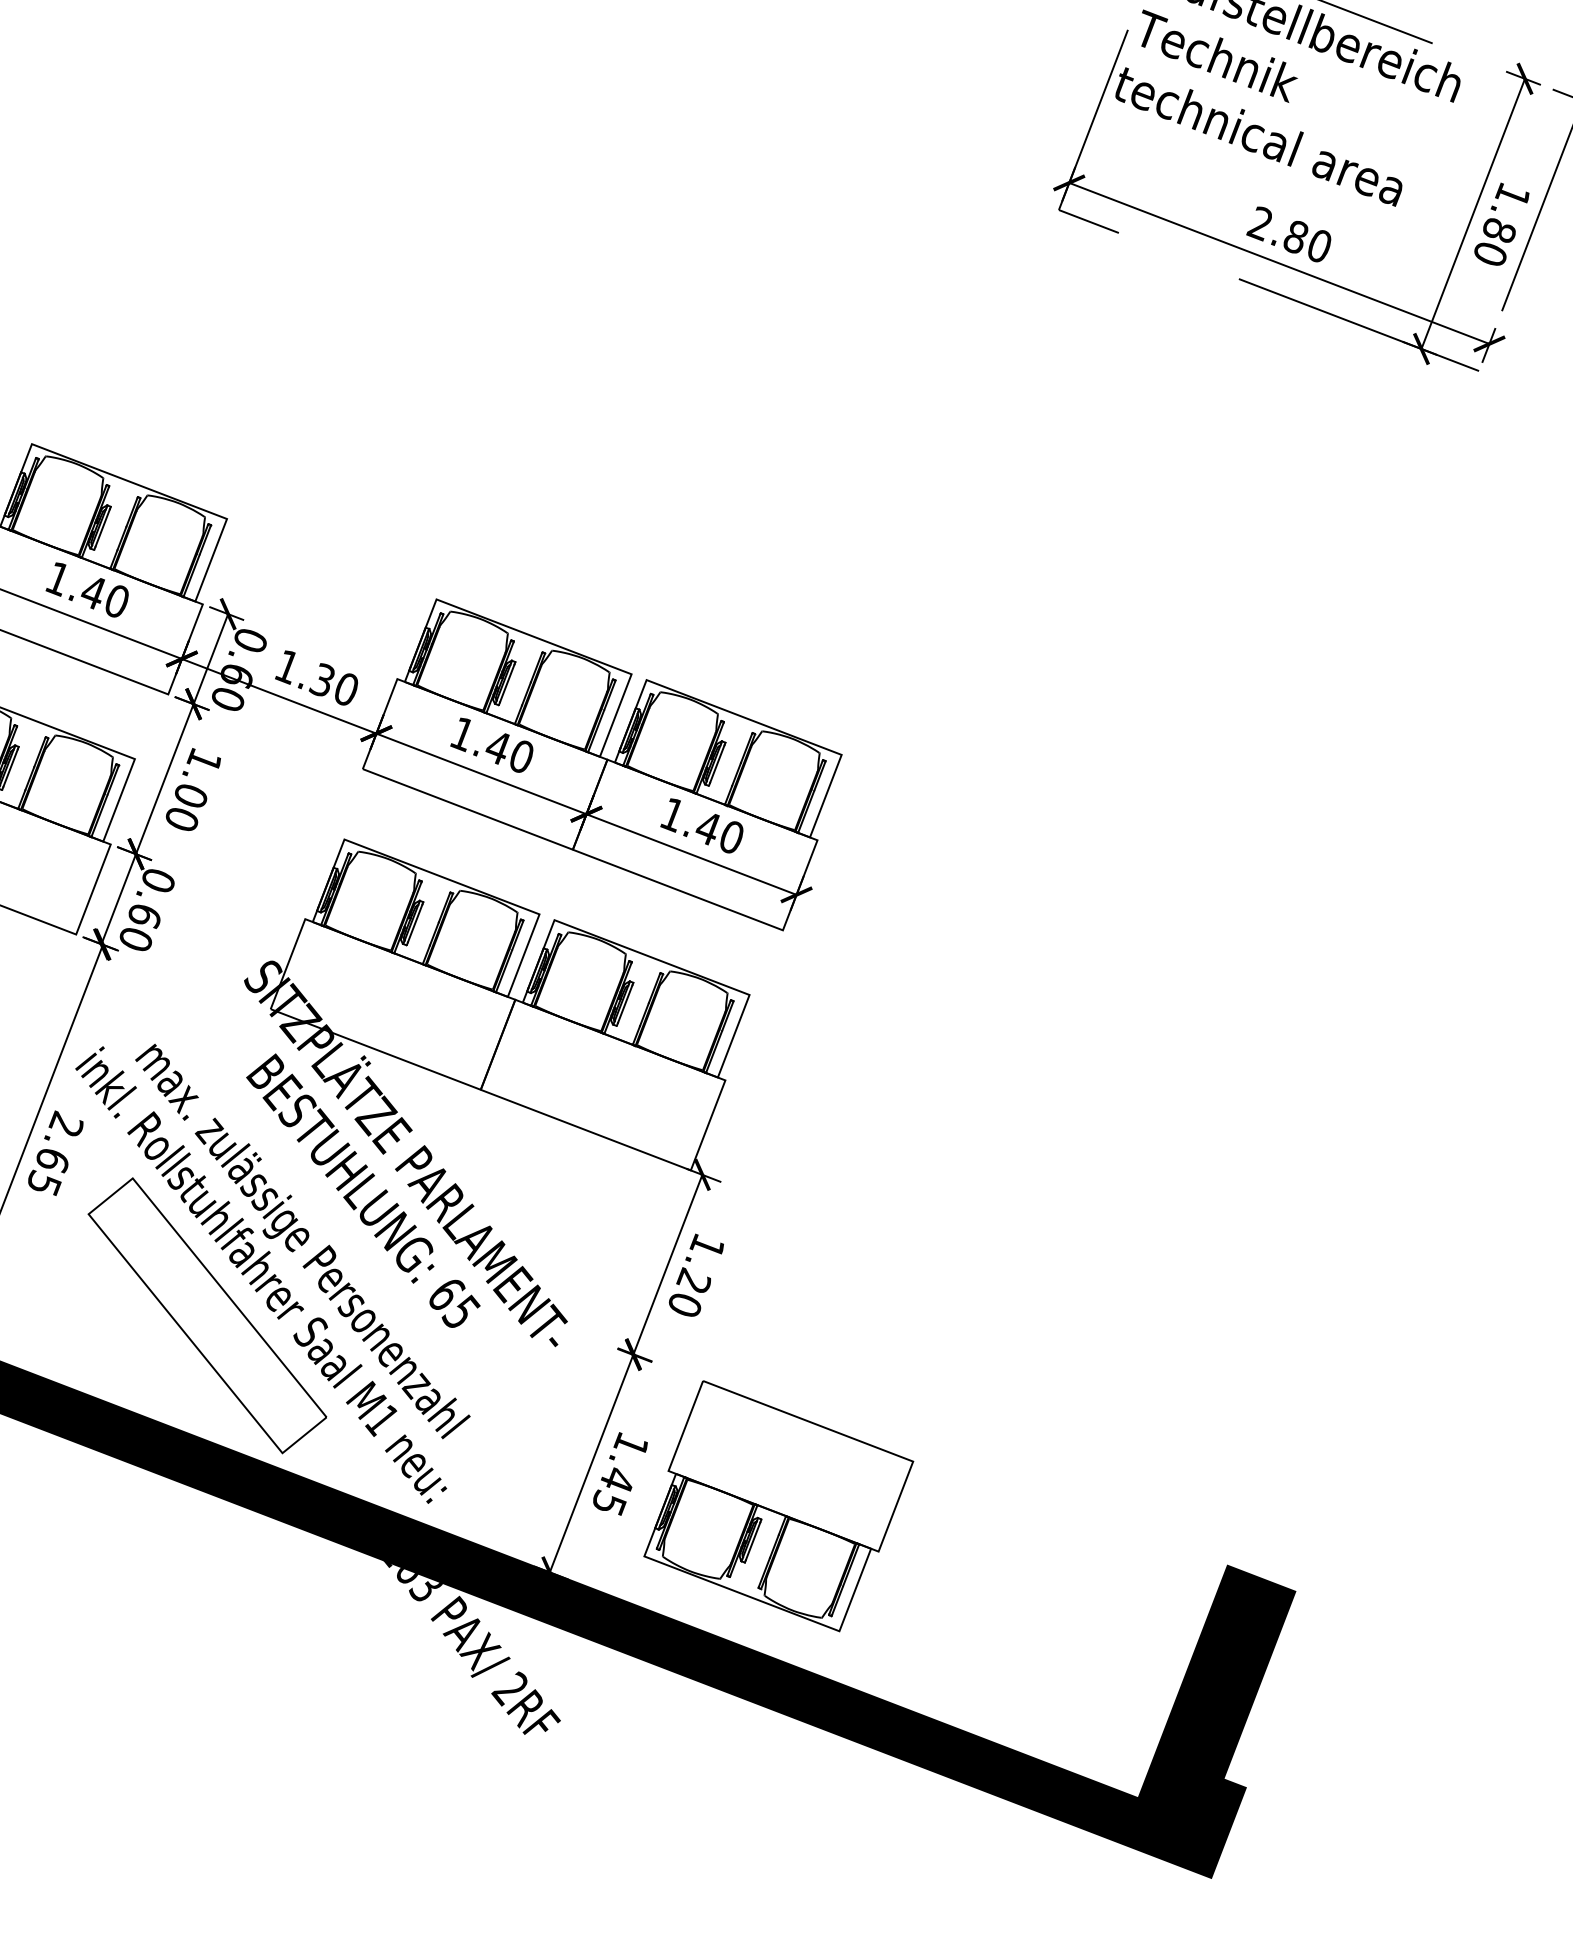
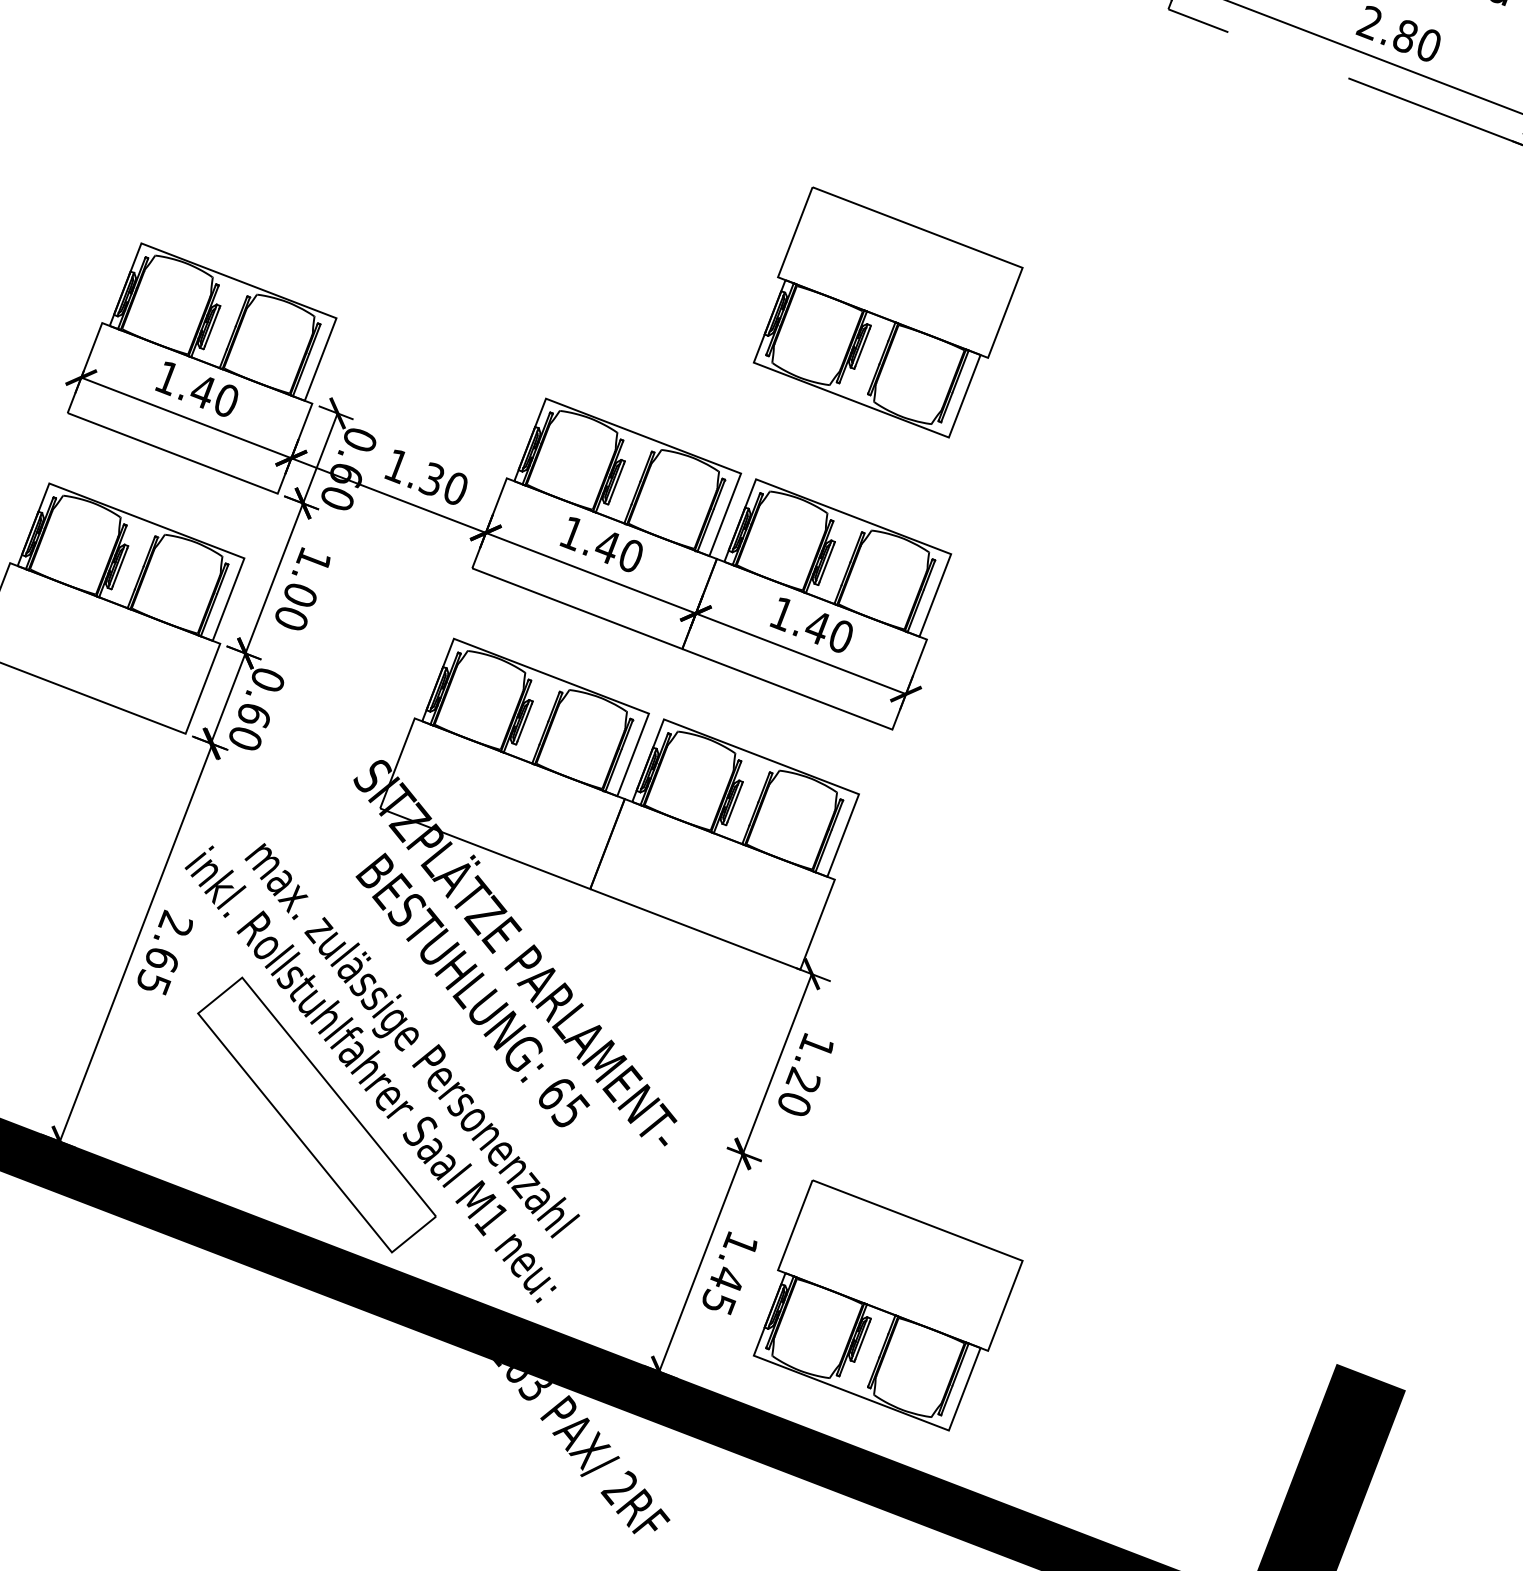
part: (778, 513) -> (887, 312), added

